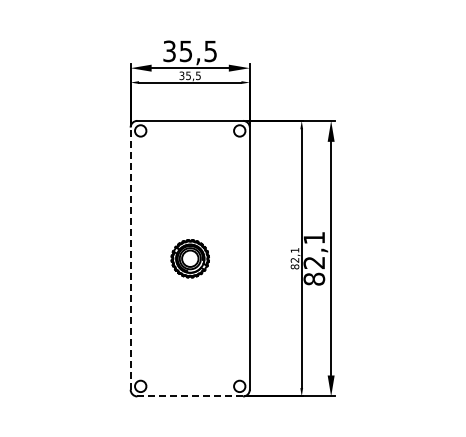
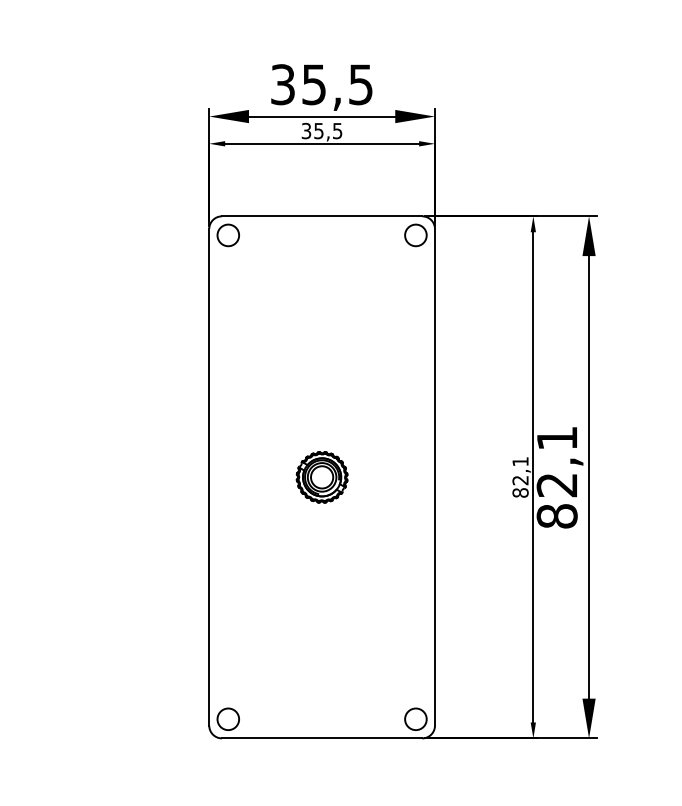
line: (130, 258) -> (208, 477), dashed -> solid
part: (189, 258) -> (320, 477), size x0.71
line: (190, 396) -> (322, 738), dashed -> solid

